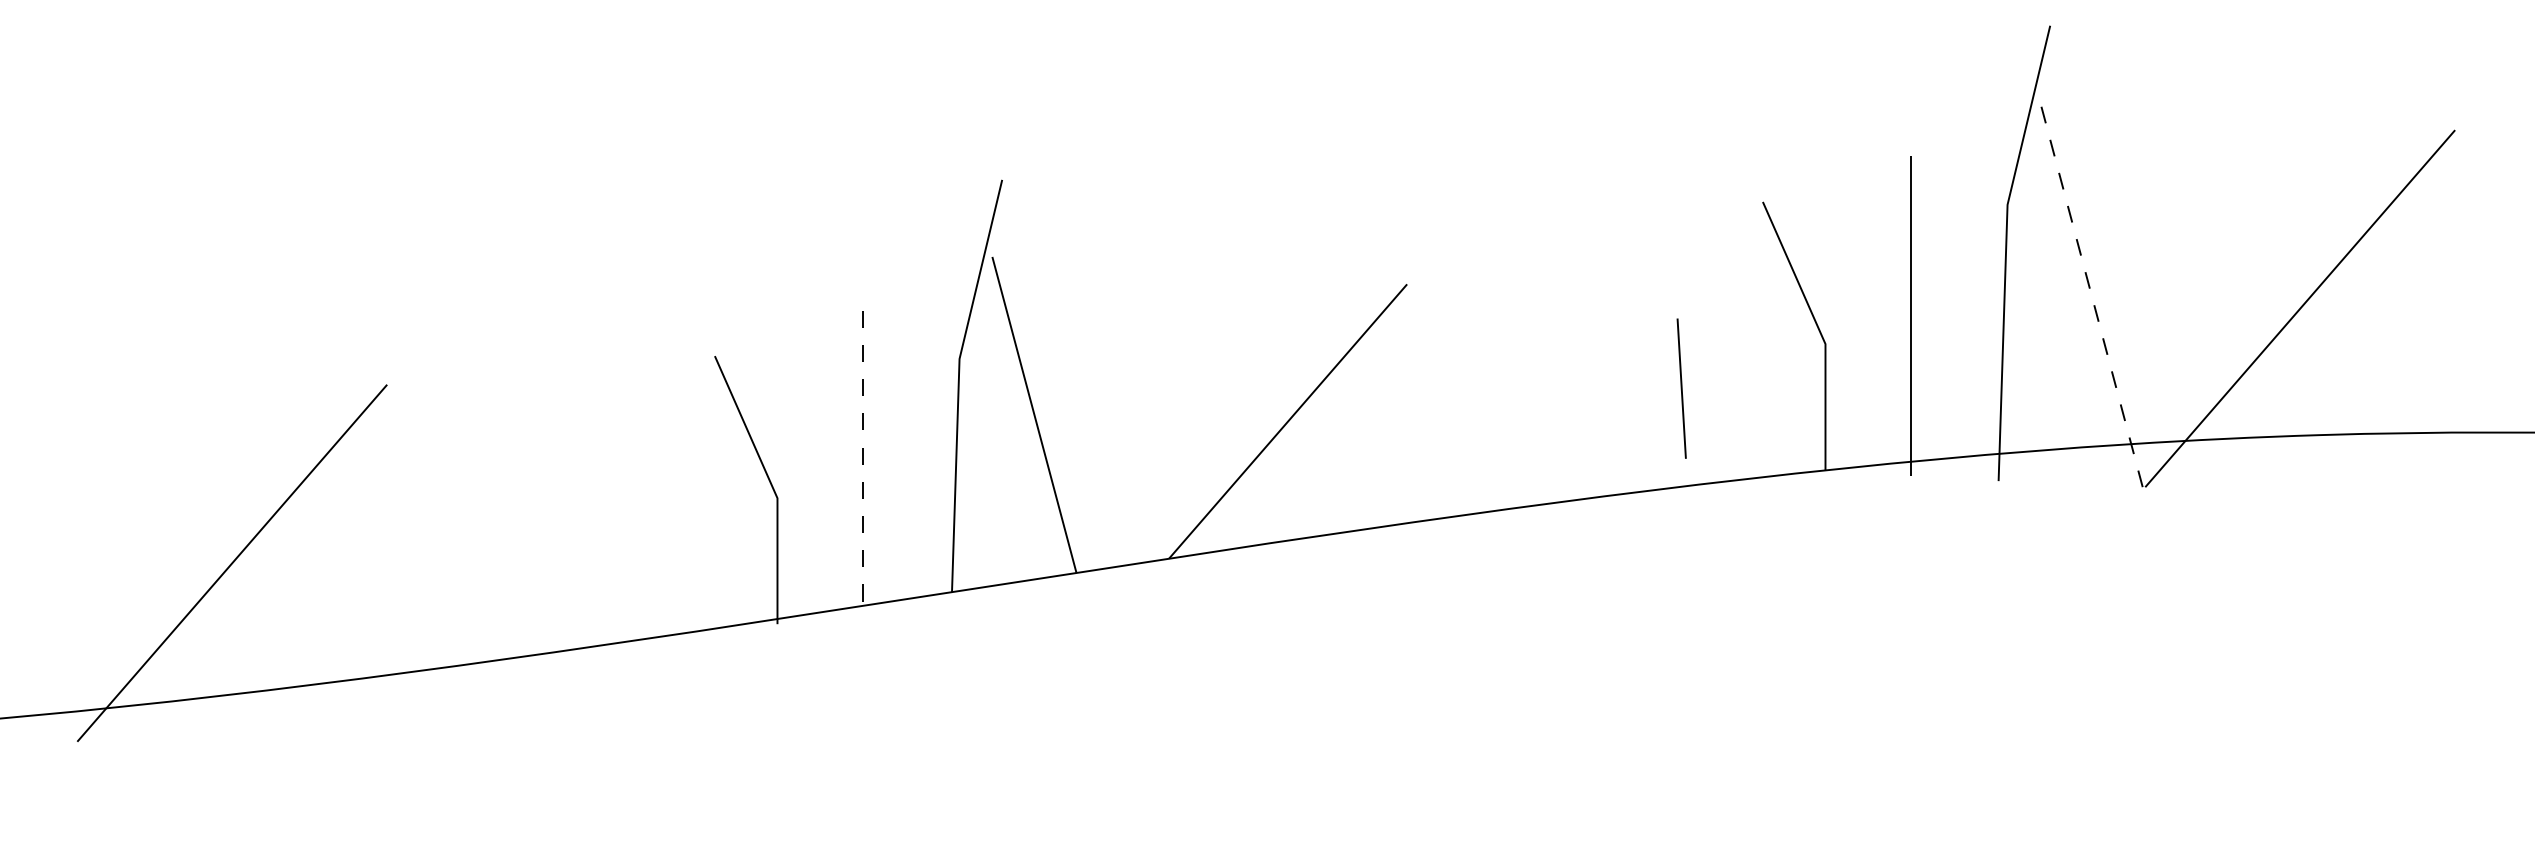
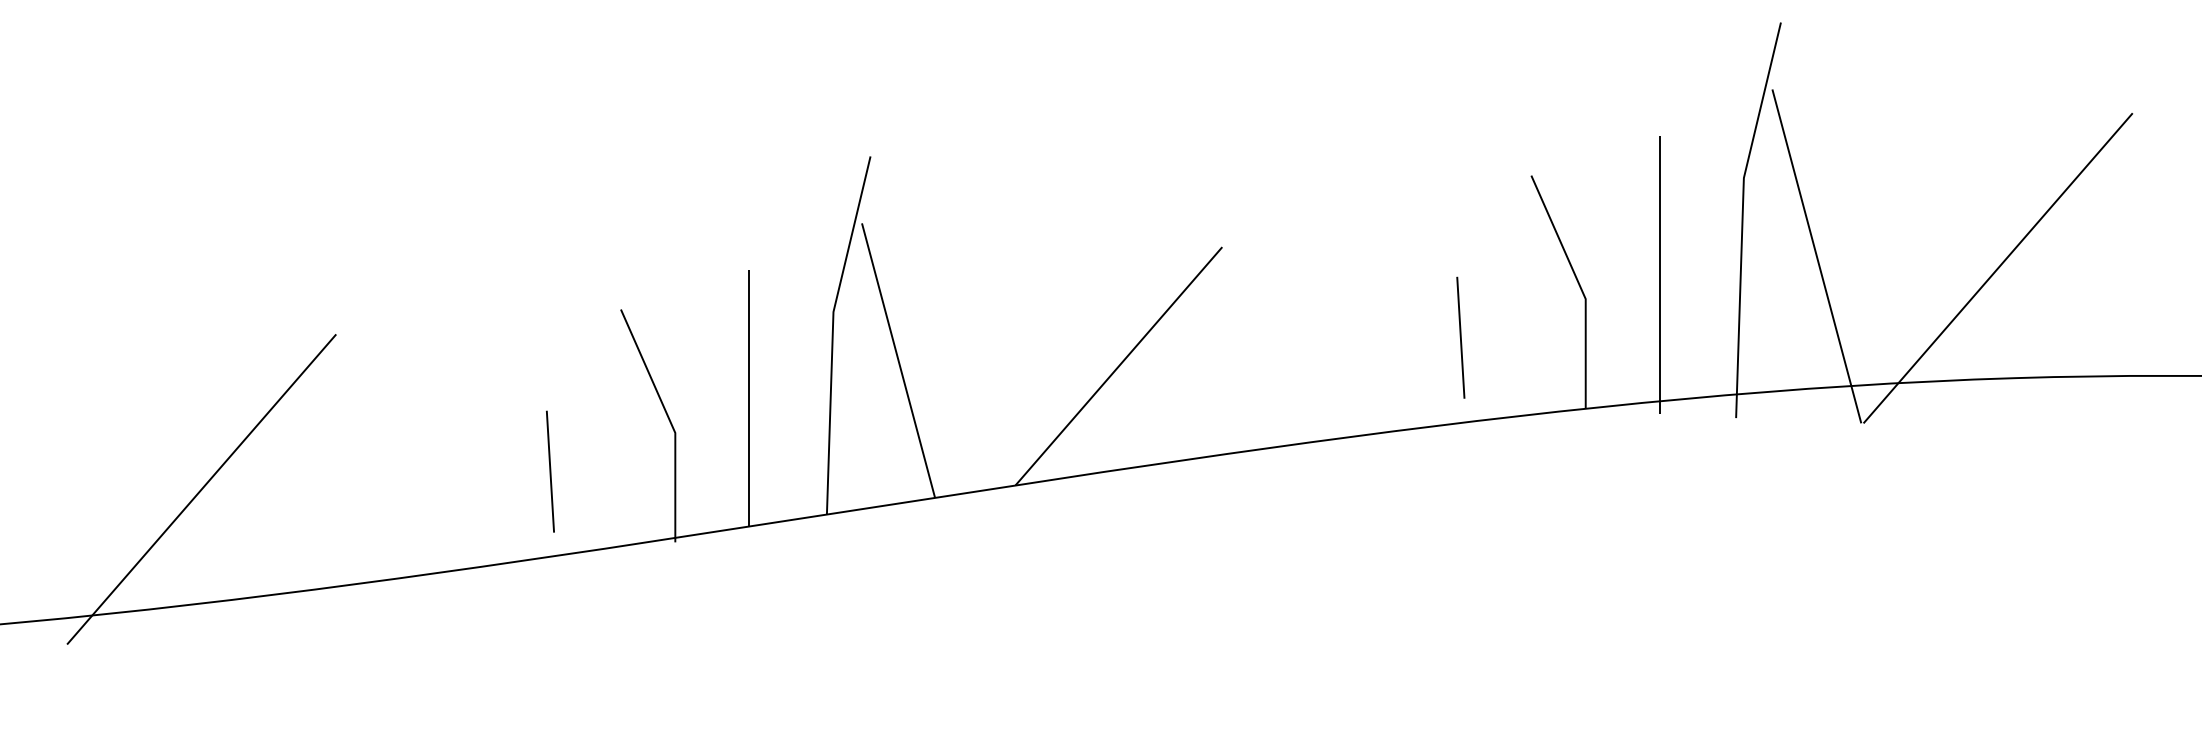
line: (2091, 294) -> (1816, 255), dashed -> solid
line: (862, 458) -> (749, 398), dashed -> solid
line: (633, 542) -> (550, 471), added

